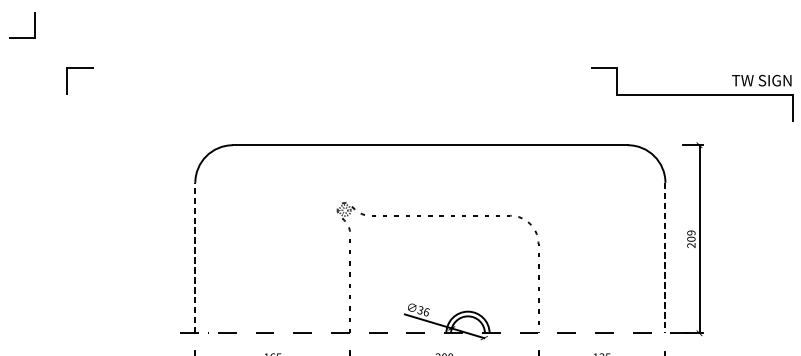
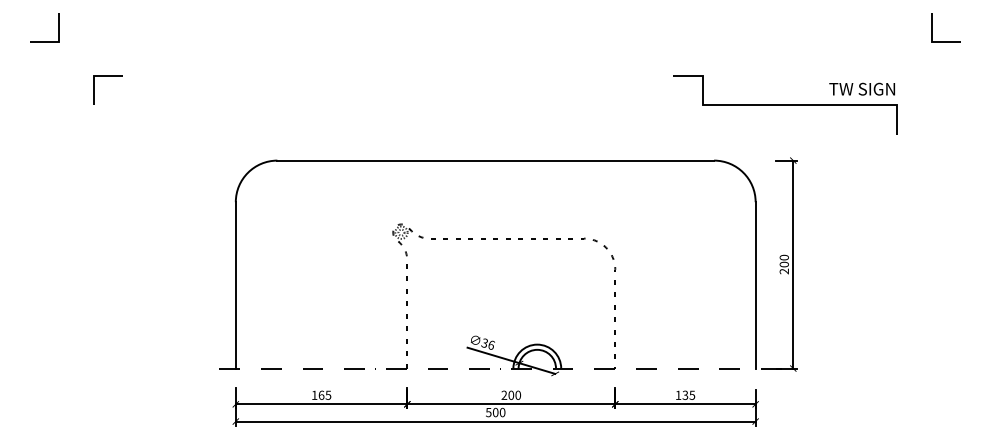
text: (691, 232) -> (784, 257), 209 -> 200
line: (195, 257) -> (235, 284), dashed -> solid
line: (665, 258) -> (755, 285), dashed -> solid

